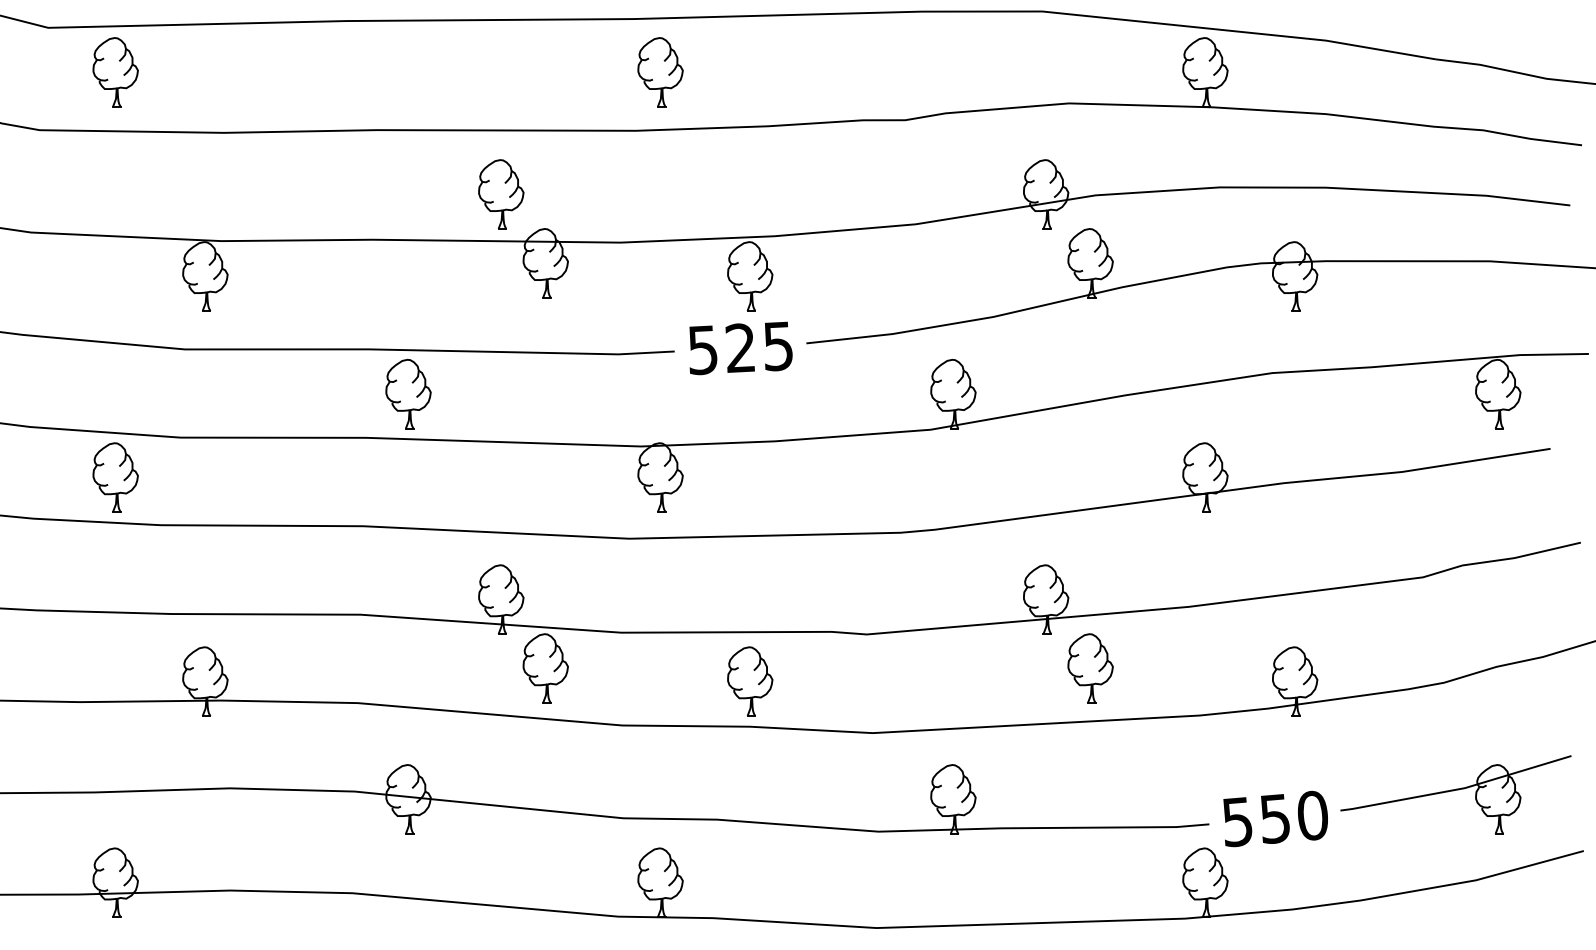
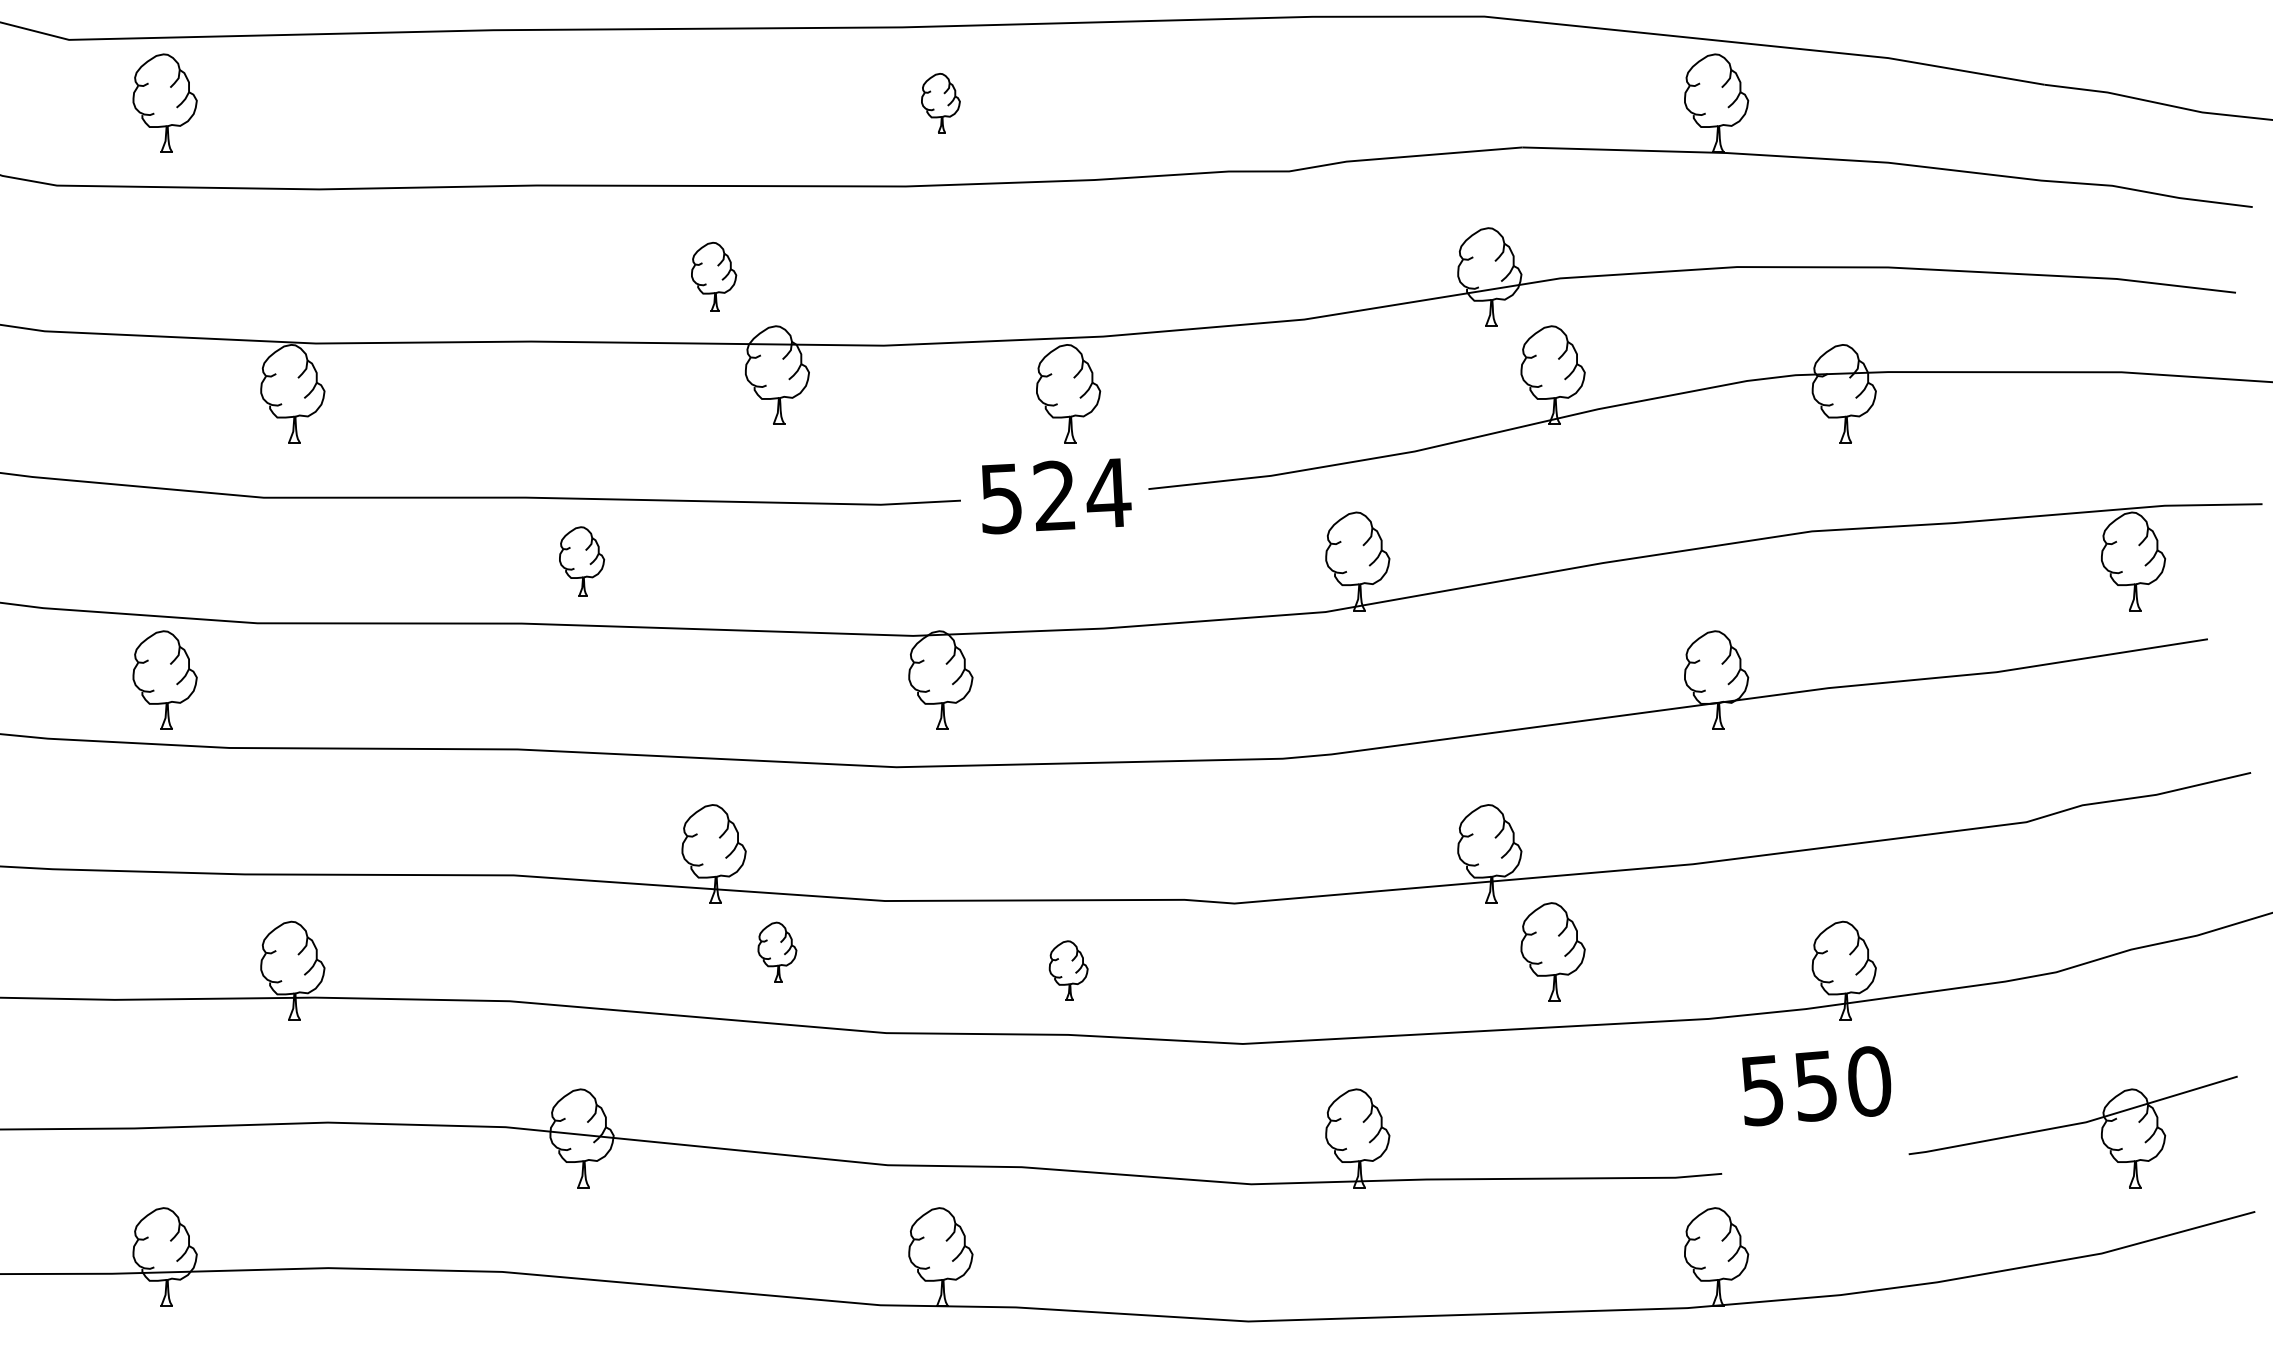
part: (660, 71) -> (940, 102), size x0.6
part: (500, 194) -> (713, 276), size x0.7
text: (778, 346) -> (1108, 493), 525 -> 524
part: (408, 394) -> (581, 561), size x0.7
part: (545, 668) -> (777, 951), size x0.6
part: (750, 681) -> (1068, 970), size x0.6
text: (1275, 819) -> (1816, 1086), moved

